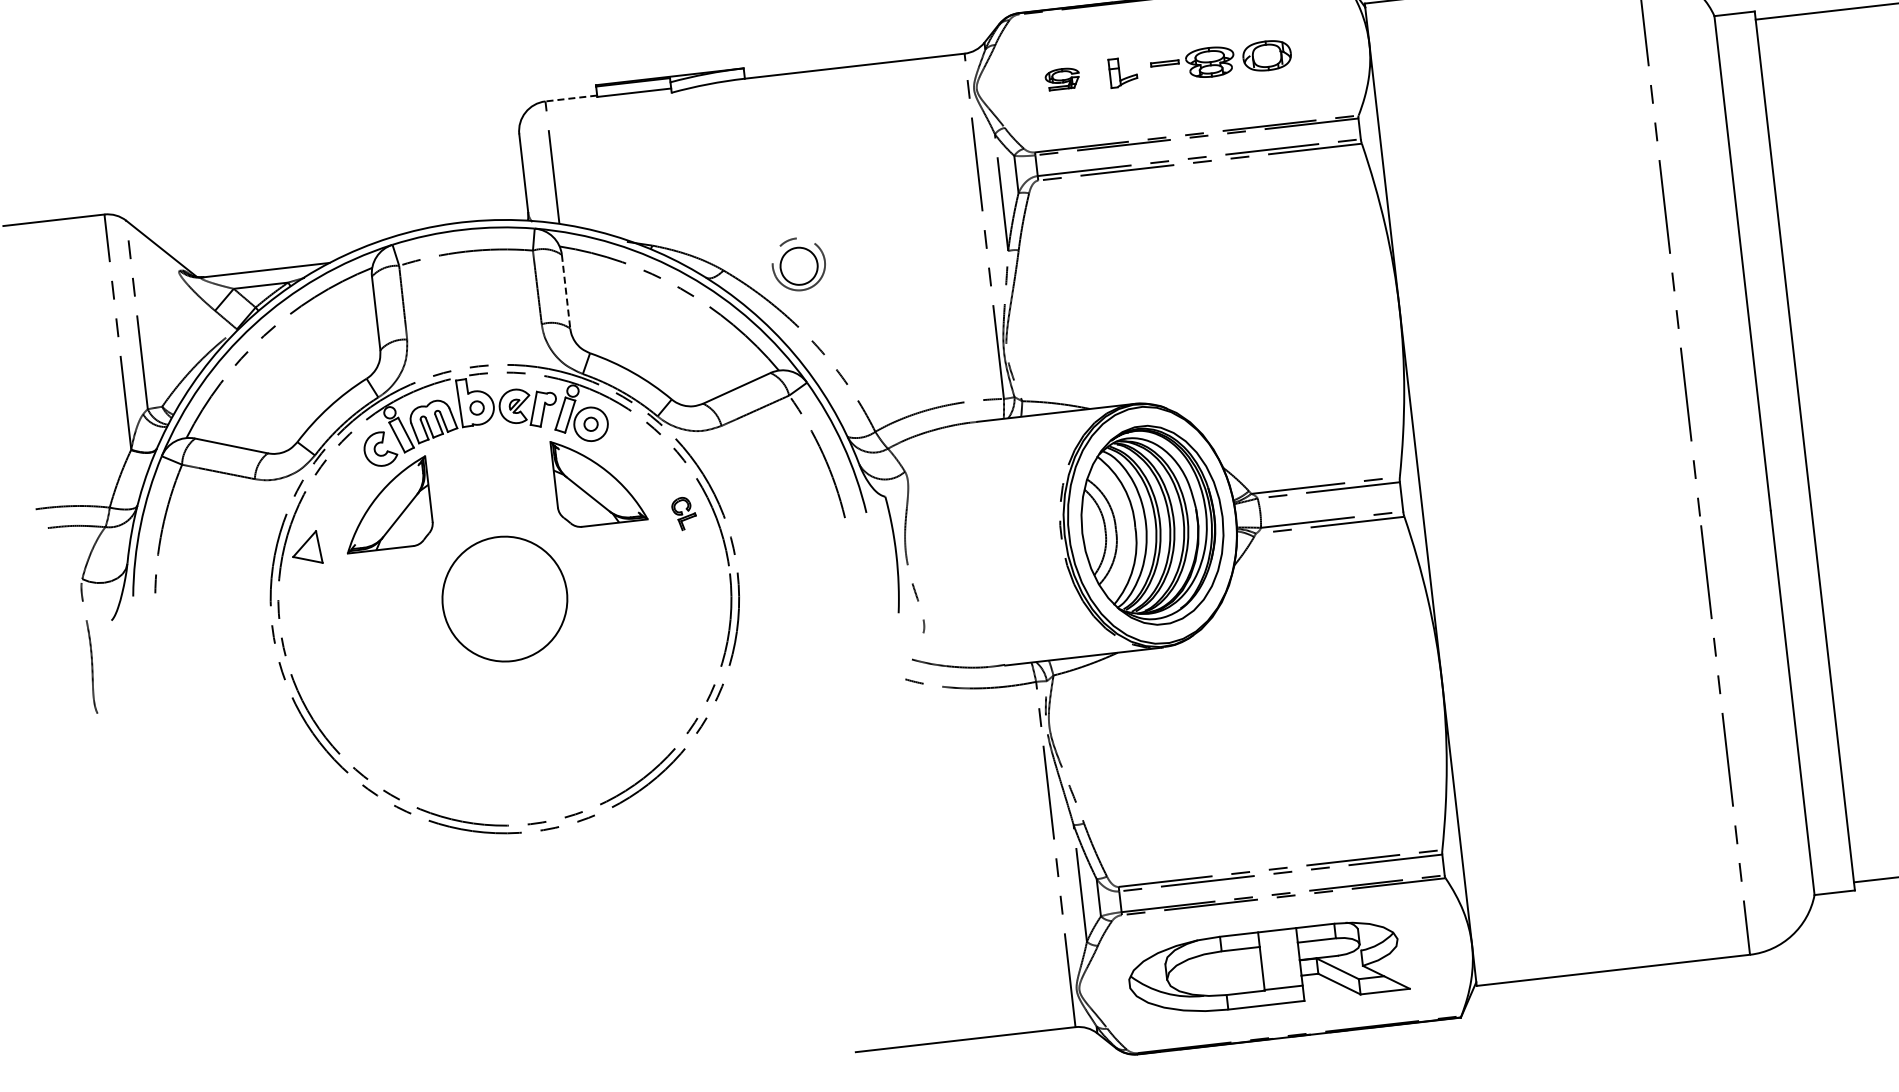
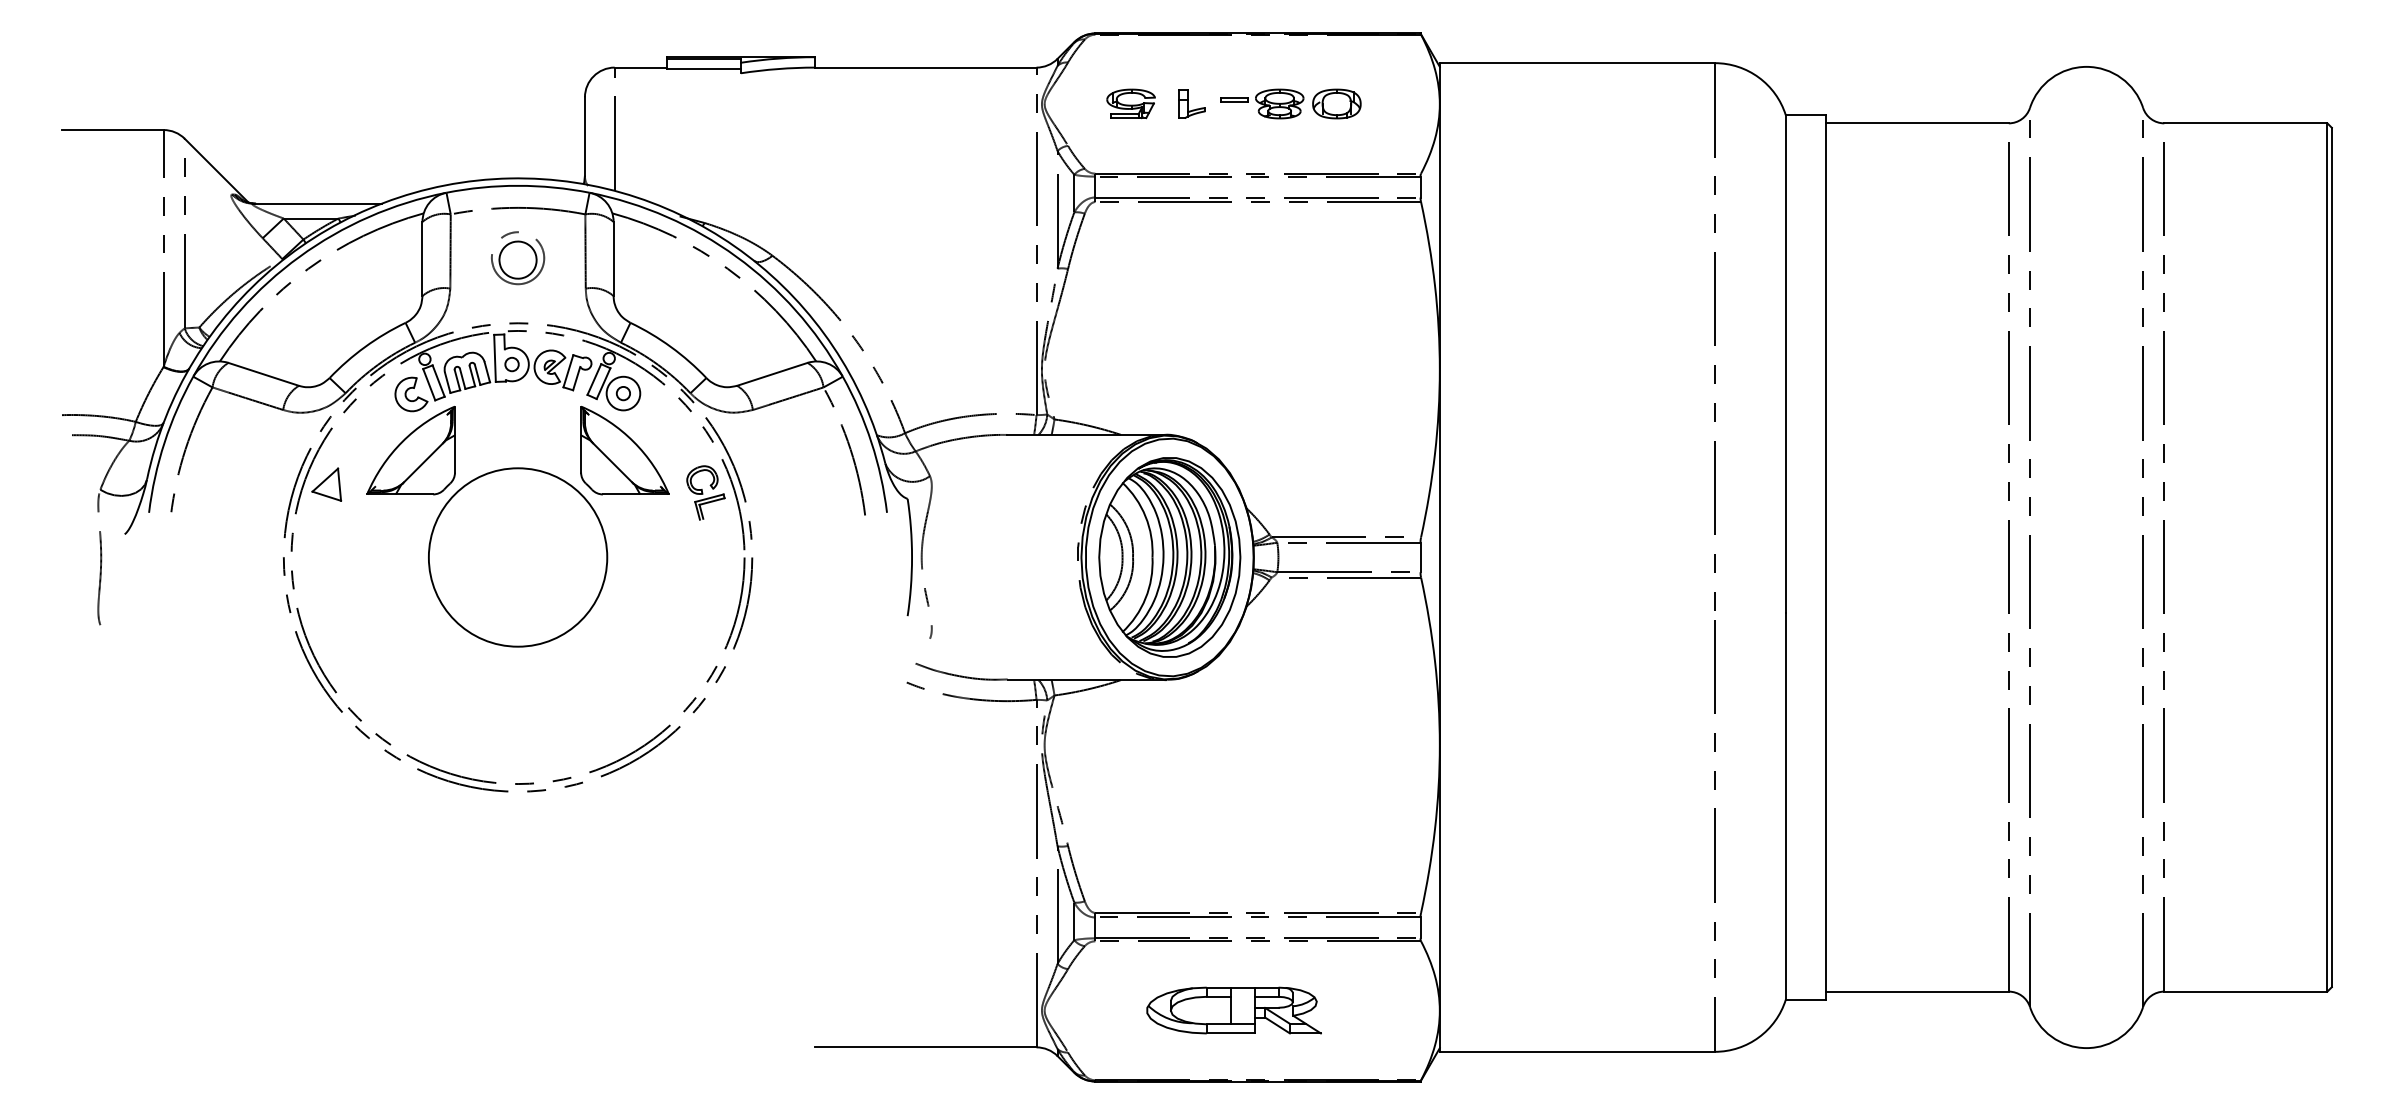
part: (1062, 78) -> (1130, 103), size x1.43
line: (571, 98) -> (640, 67), dashed -> solid
part: (799, 264) -> (518, 258), moved
line: (566, 292) -> (613, 259), dashed -> solid
part: (683, 513) -> (705, 492), size x1.67
circle: (504, 599) -> (517, 557), size x1.43
part: (1267, 968) -> (1233, 1010), size x0.62

